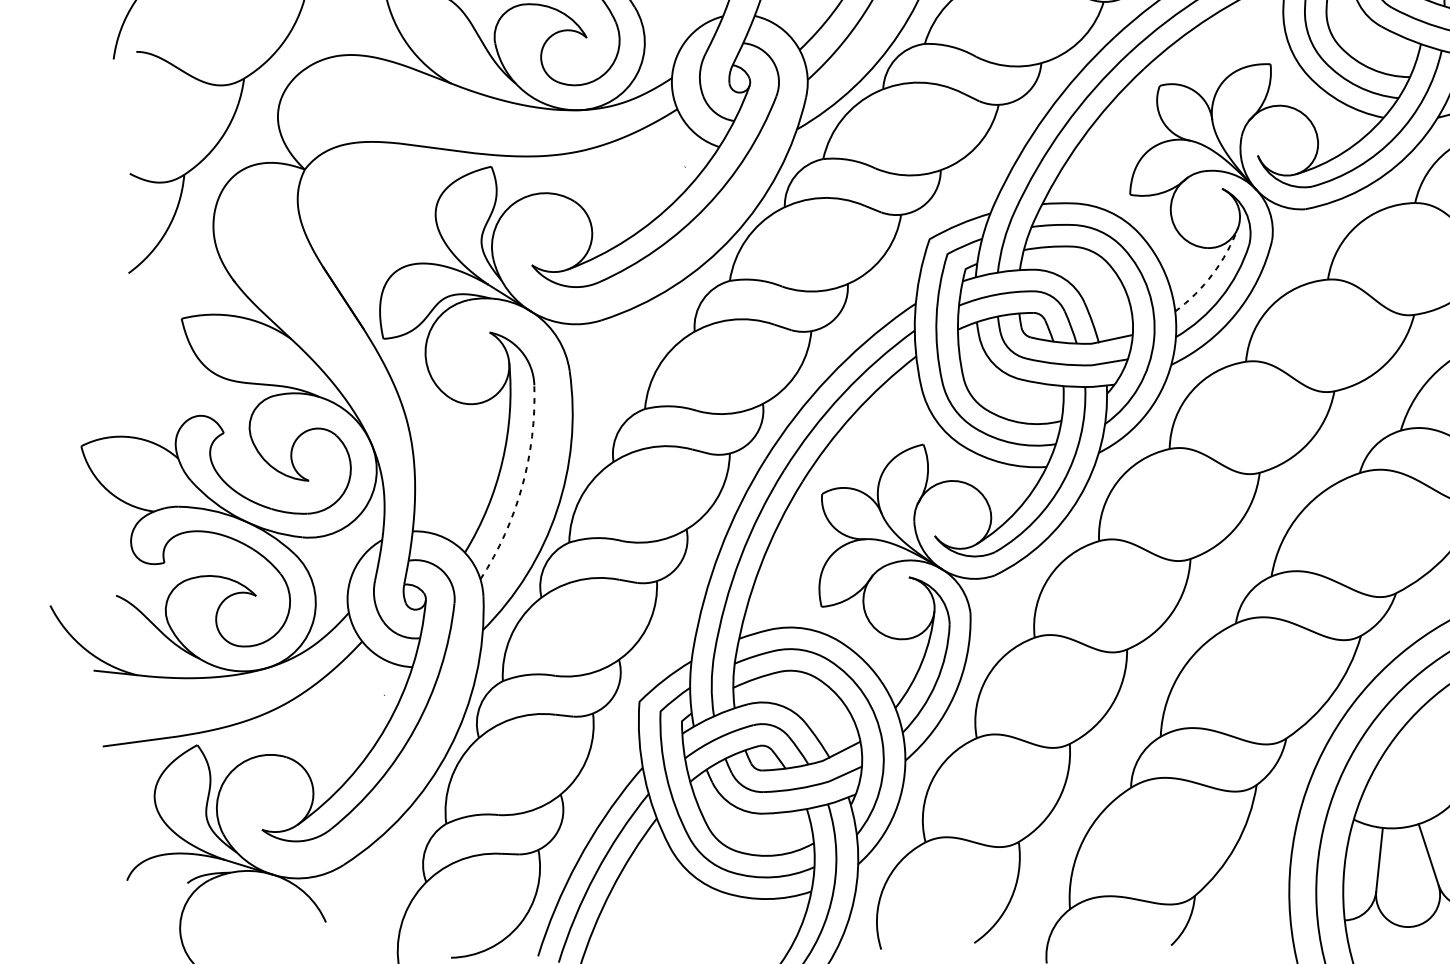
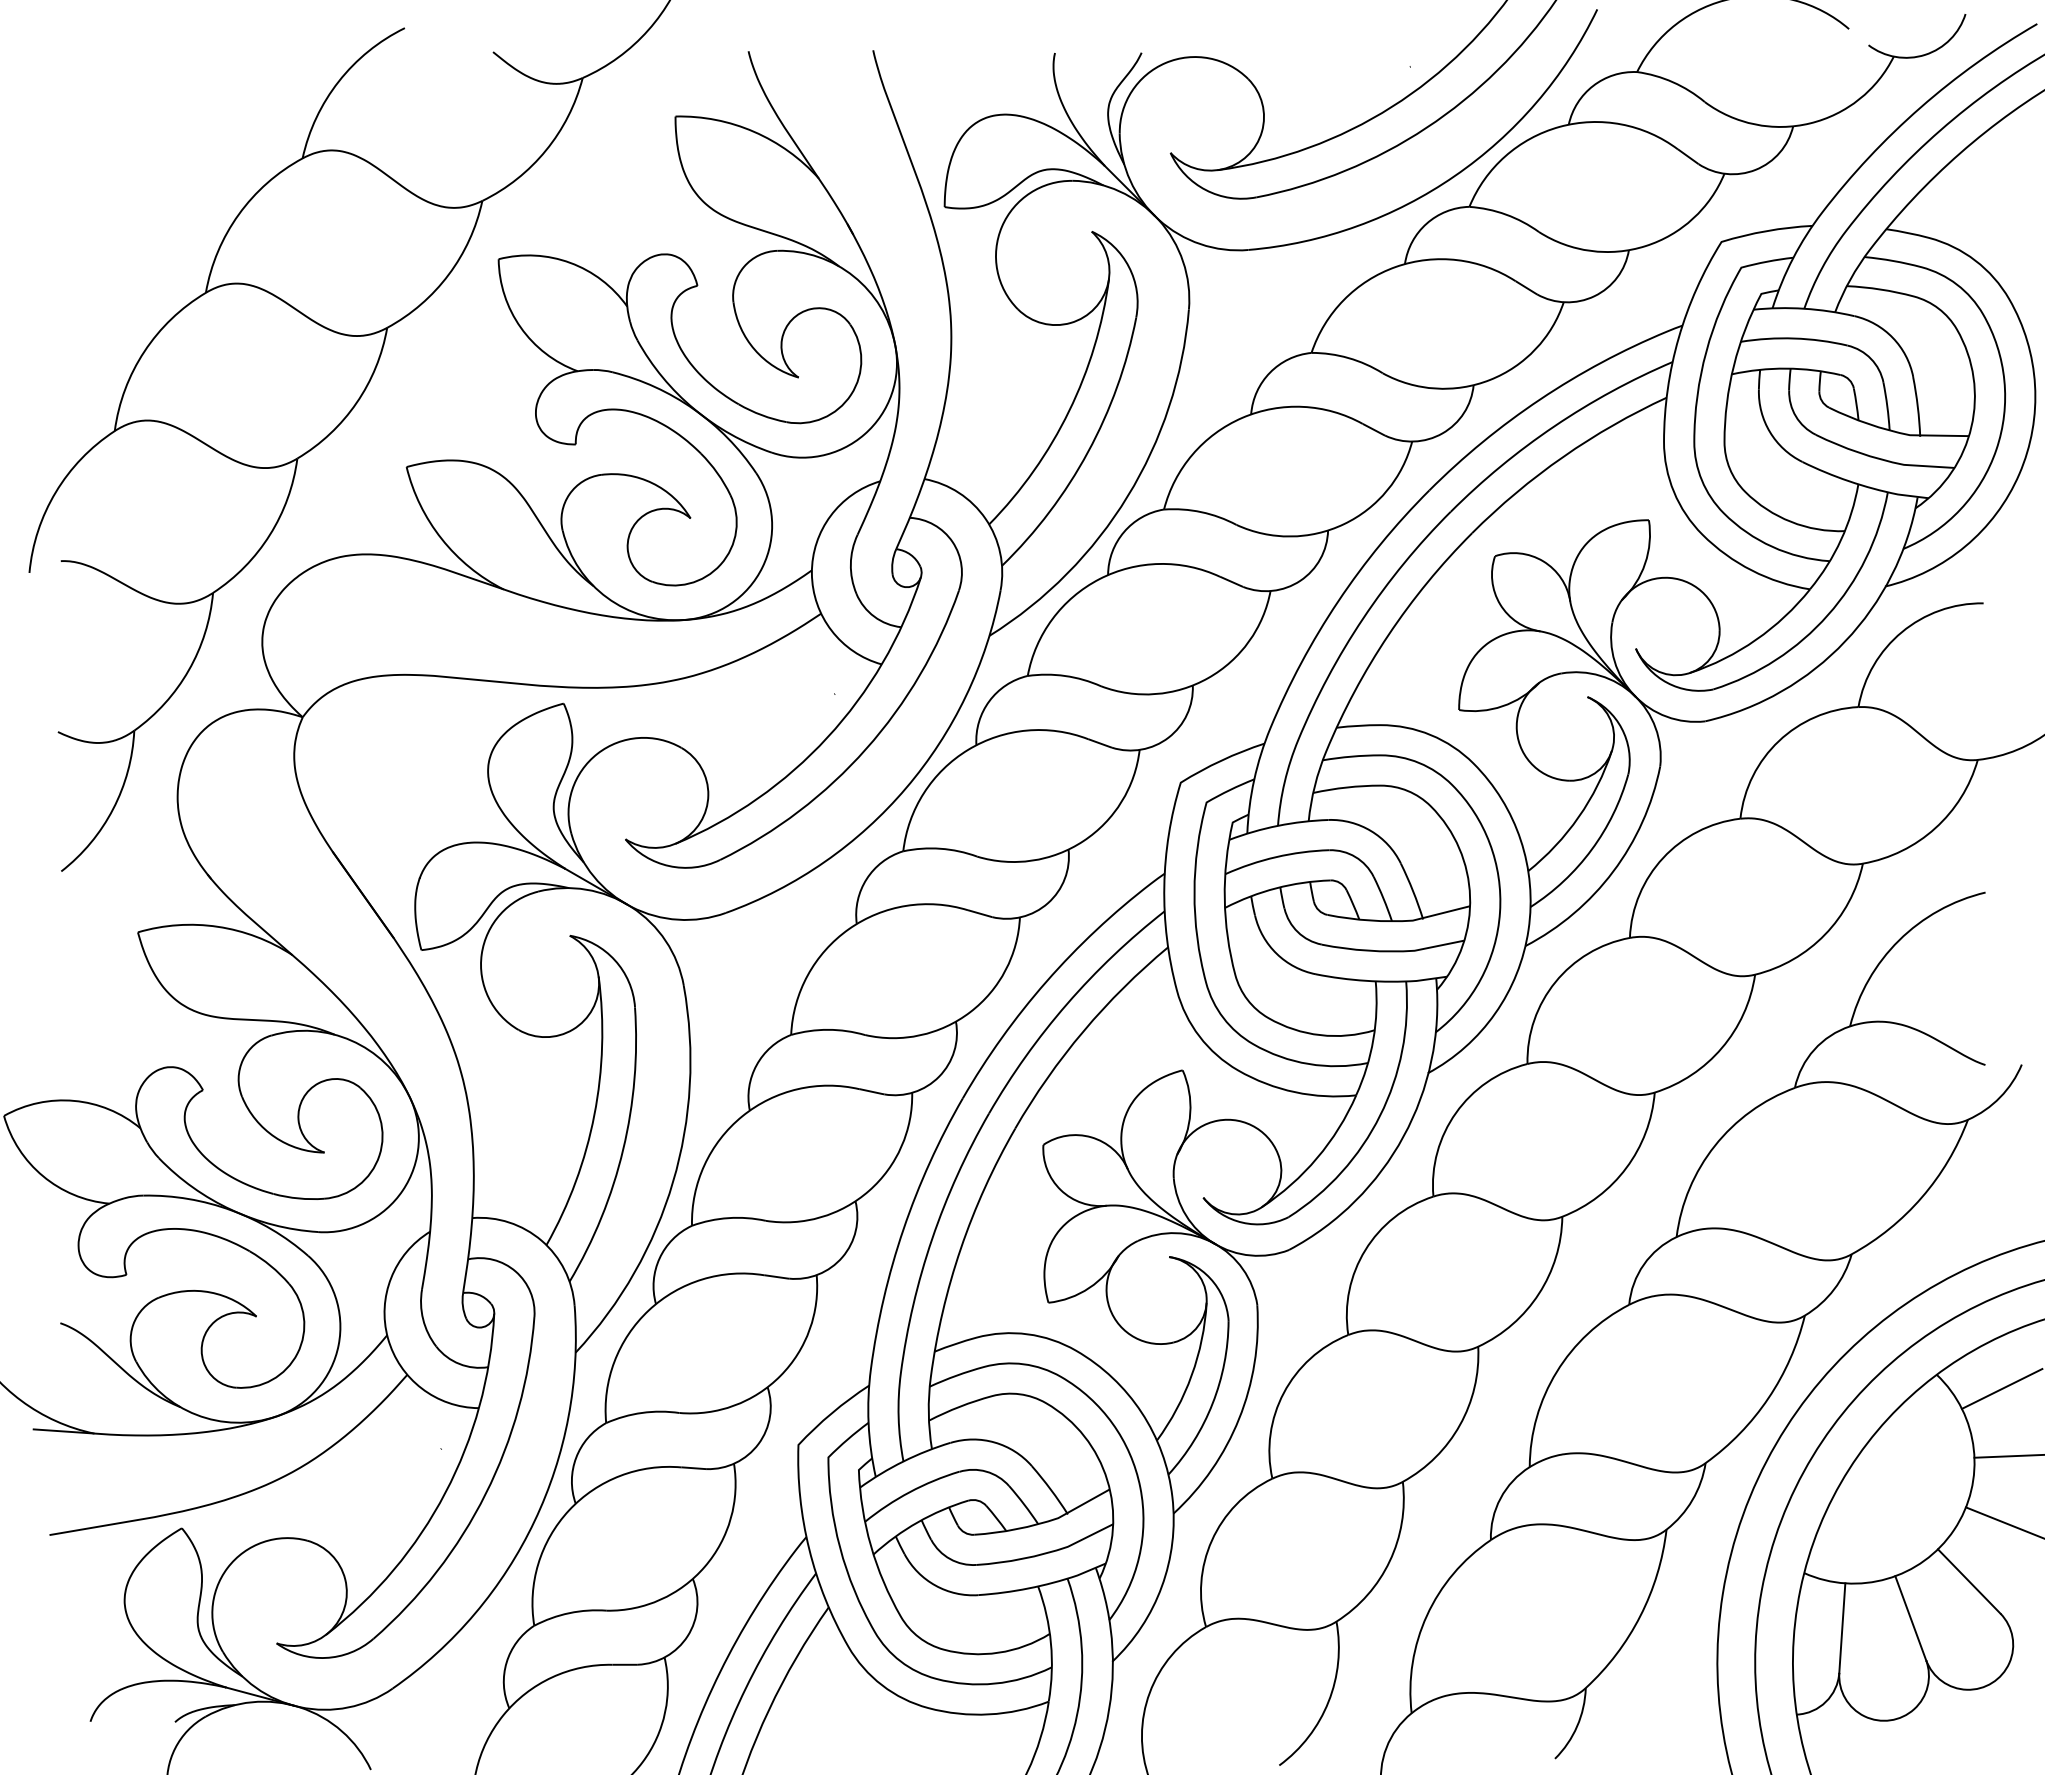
arc: (1212, 274) -> (1578, 817), dashed -> solid
arc: (522, 486) -> (623, 1149), dashed -> solid

